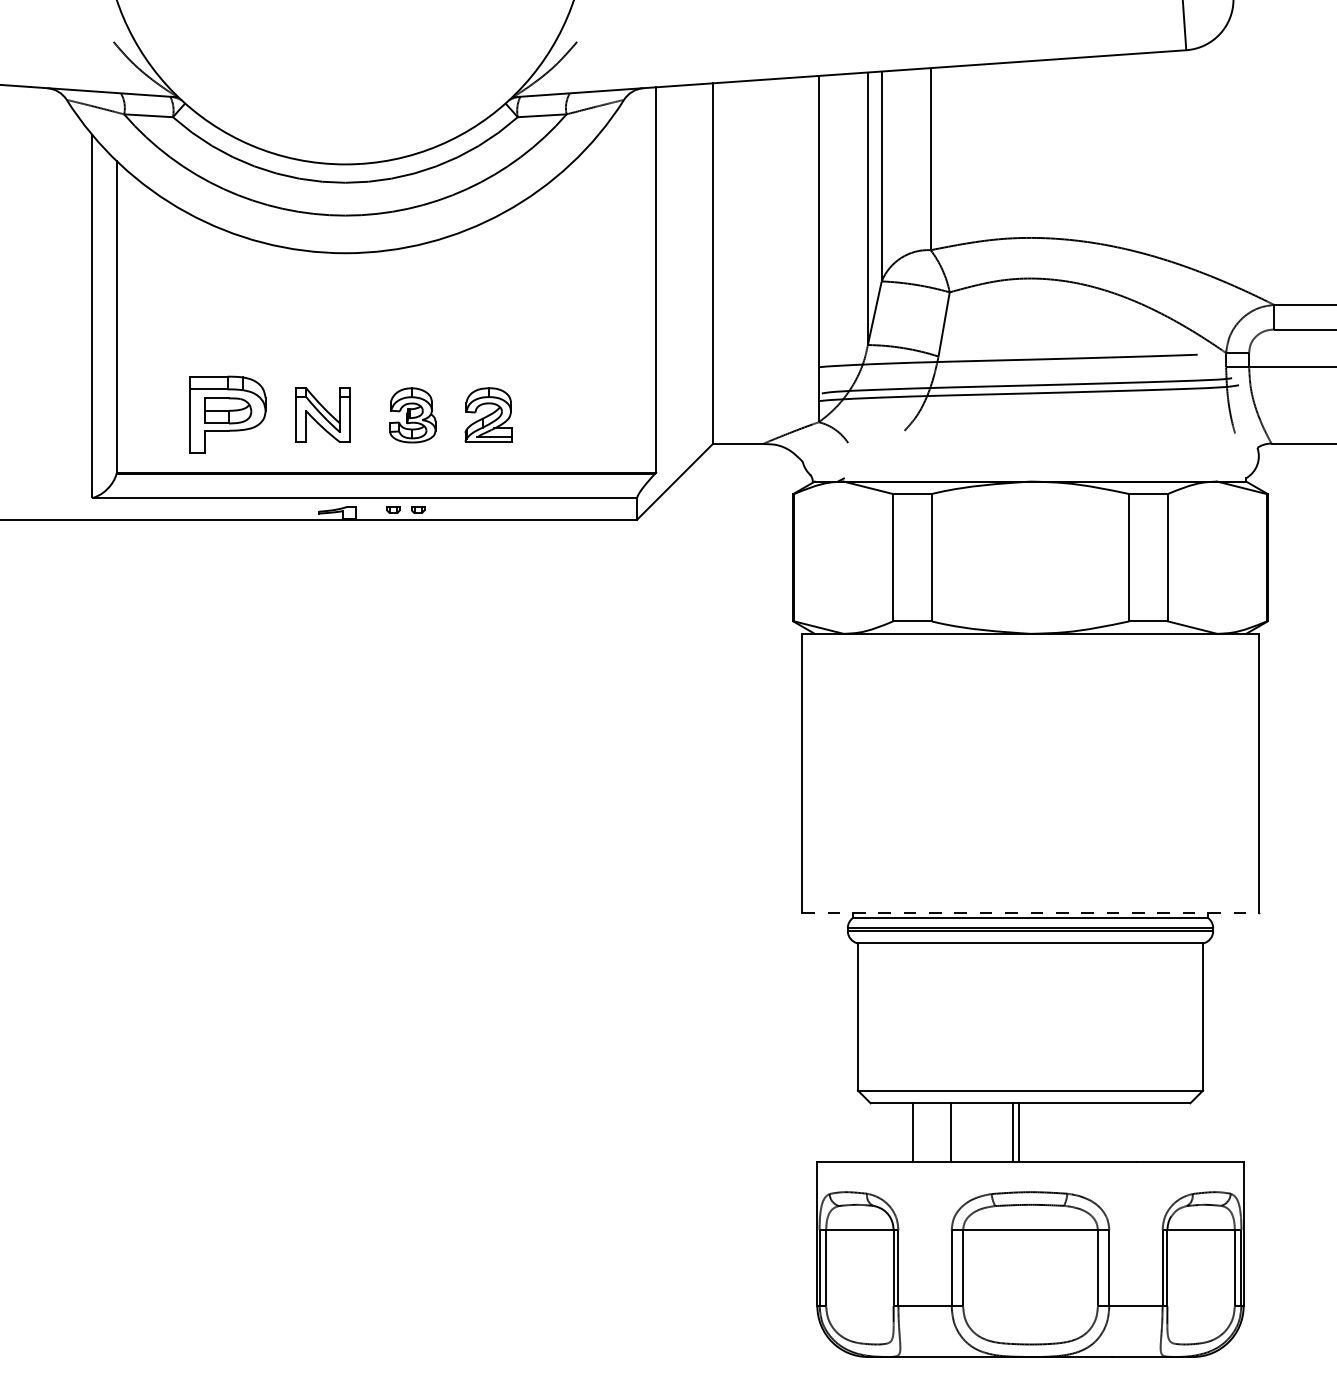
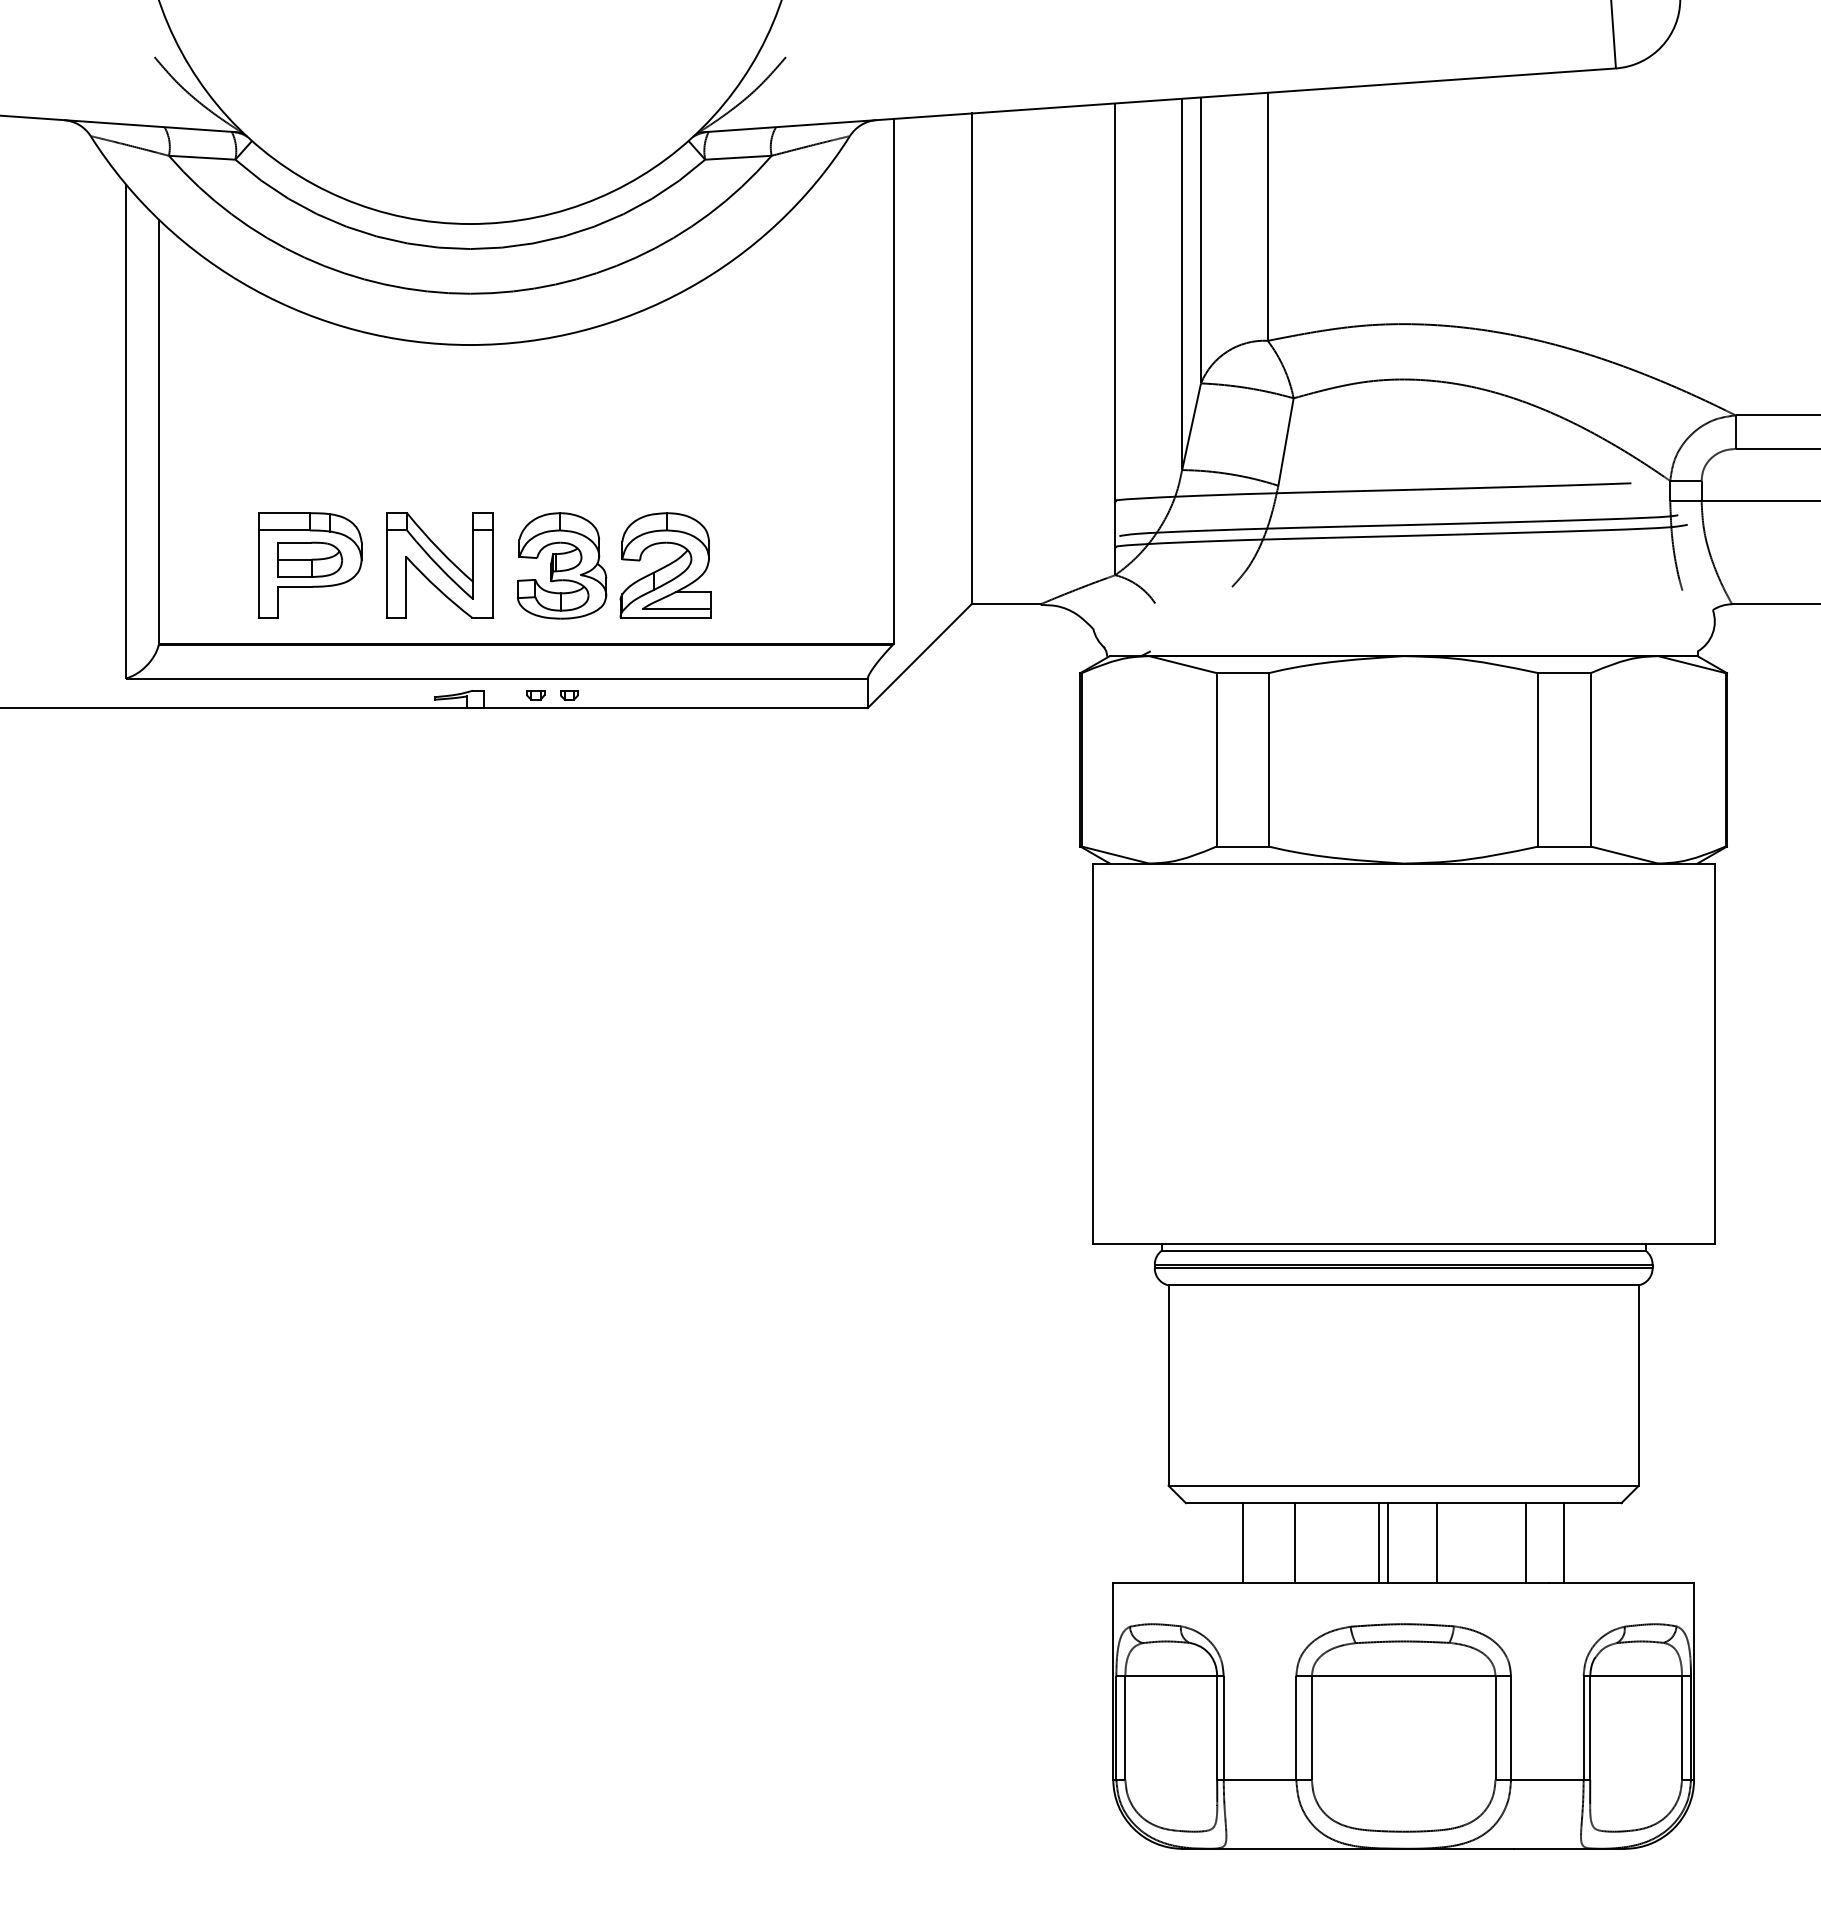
part: (322, 415) -> (439, 565), size x1.43
part: (413, 415) -> (562, 565), size x1.43
part: (488, 415) -> (665, 565), size x1.43
line: (1031, 912) -> (1404, 1243), dashed -> solid
line: (1054, 1132) -> (1436, 1542), added
line: (1120, 1132) -> (1526, 1542), added
line: (1148, 1132) -> (1564, 1542), added

